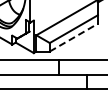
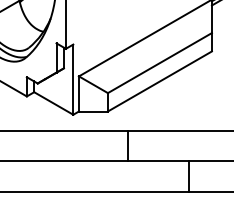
line: (73, 37) -> (159, 81), dashed -> solid

